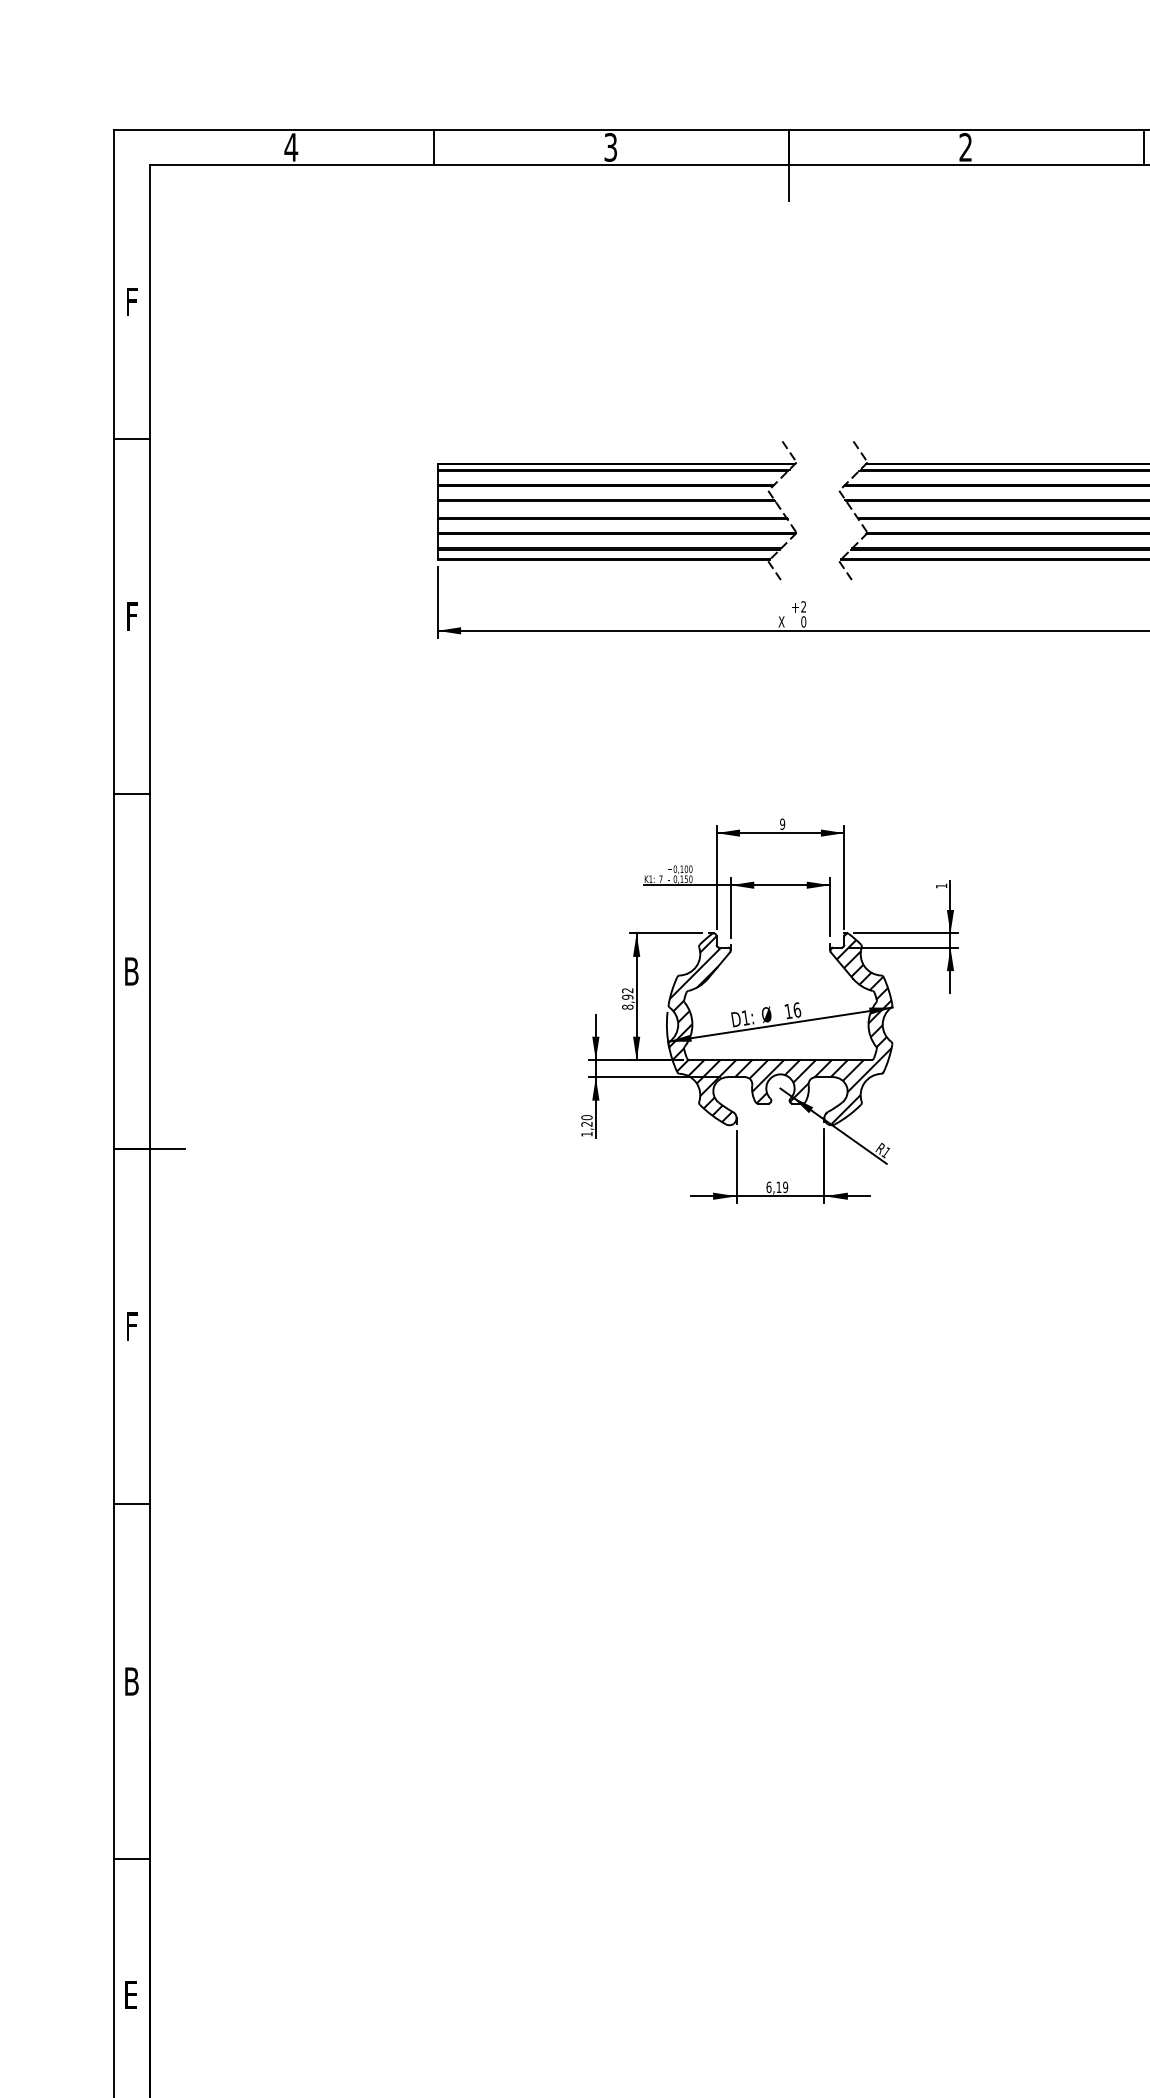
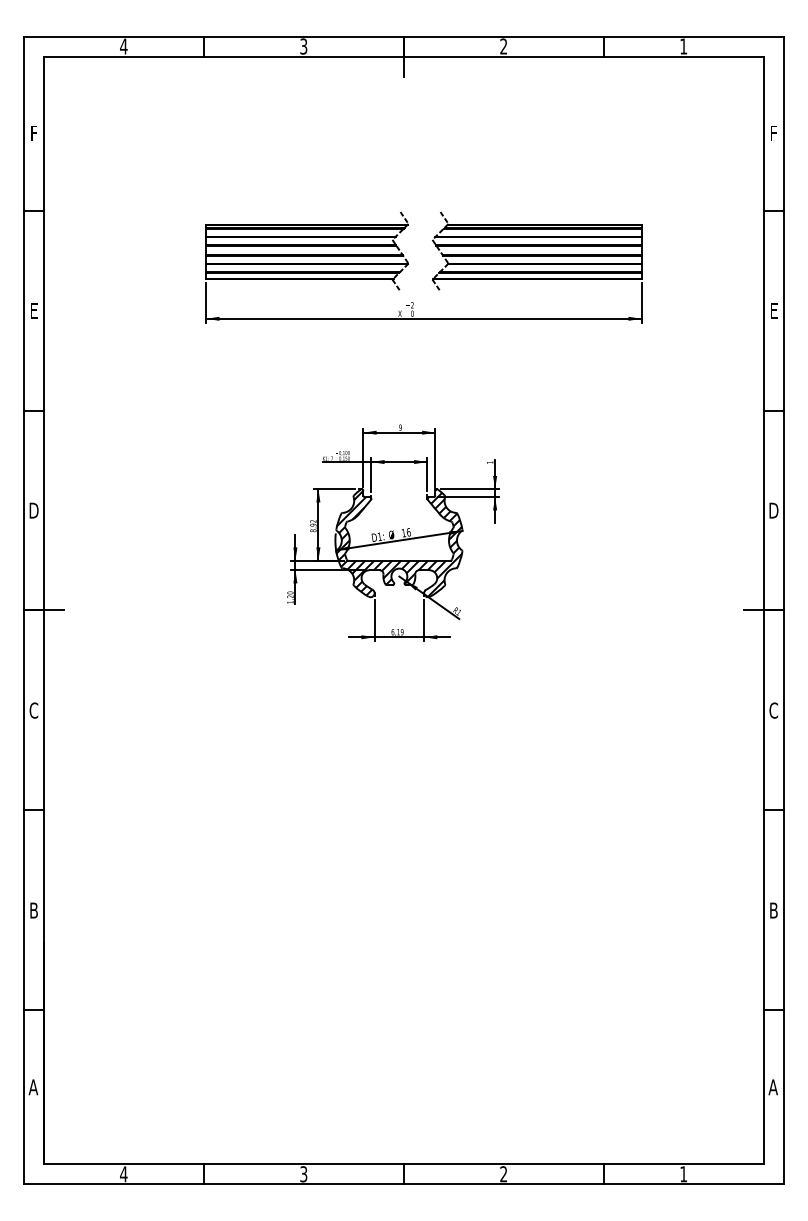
text: (132, 616) -> (34, 310), F -> E
text: (130, 971) -> (33, 510), B -> D
text: (130, 1326) -> (33, 710), F -> C
text: (130, 1995) -> (33, 1087), E -> A

